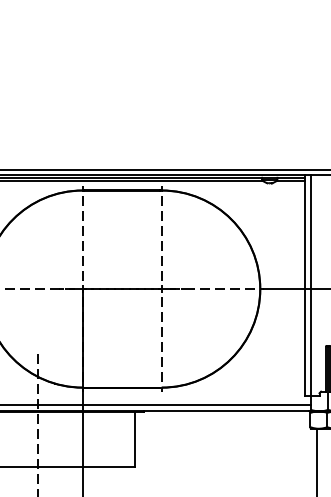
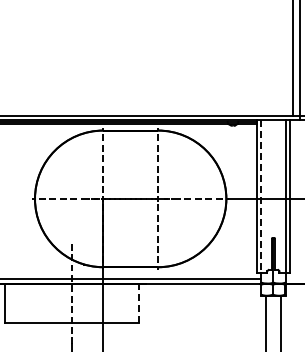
line: (310, 285) -> (261, 196), solid -> dashed
line: (134, 438) -> (139, 302), solid -> dashed

